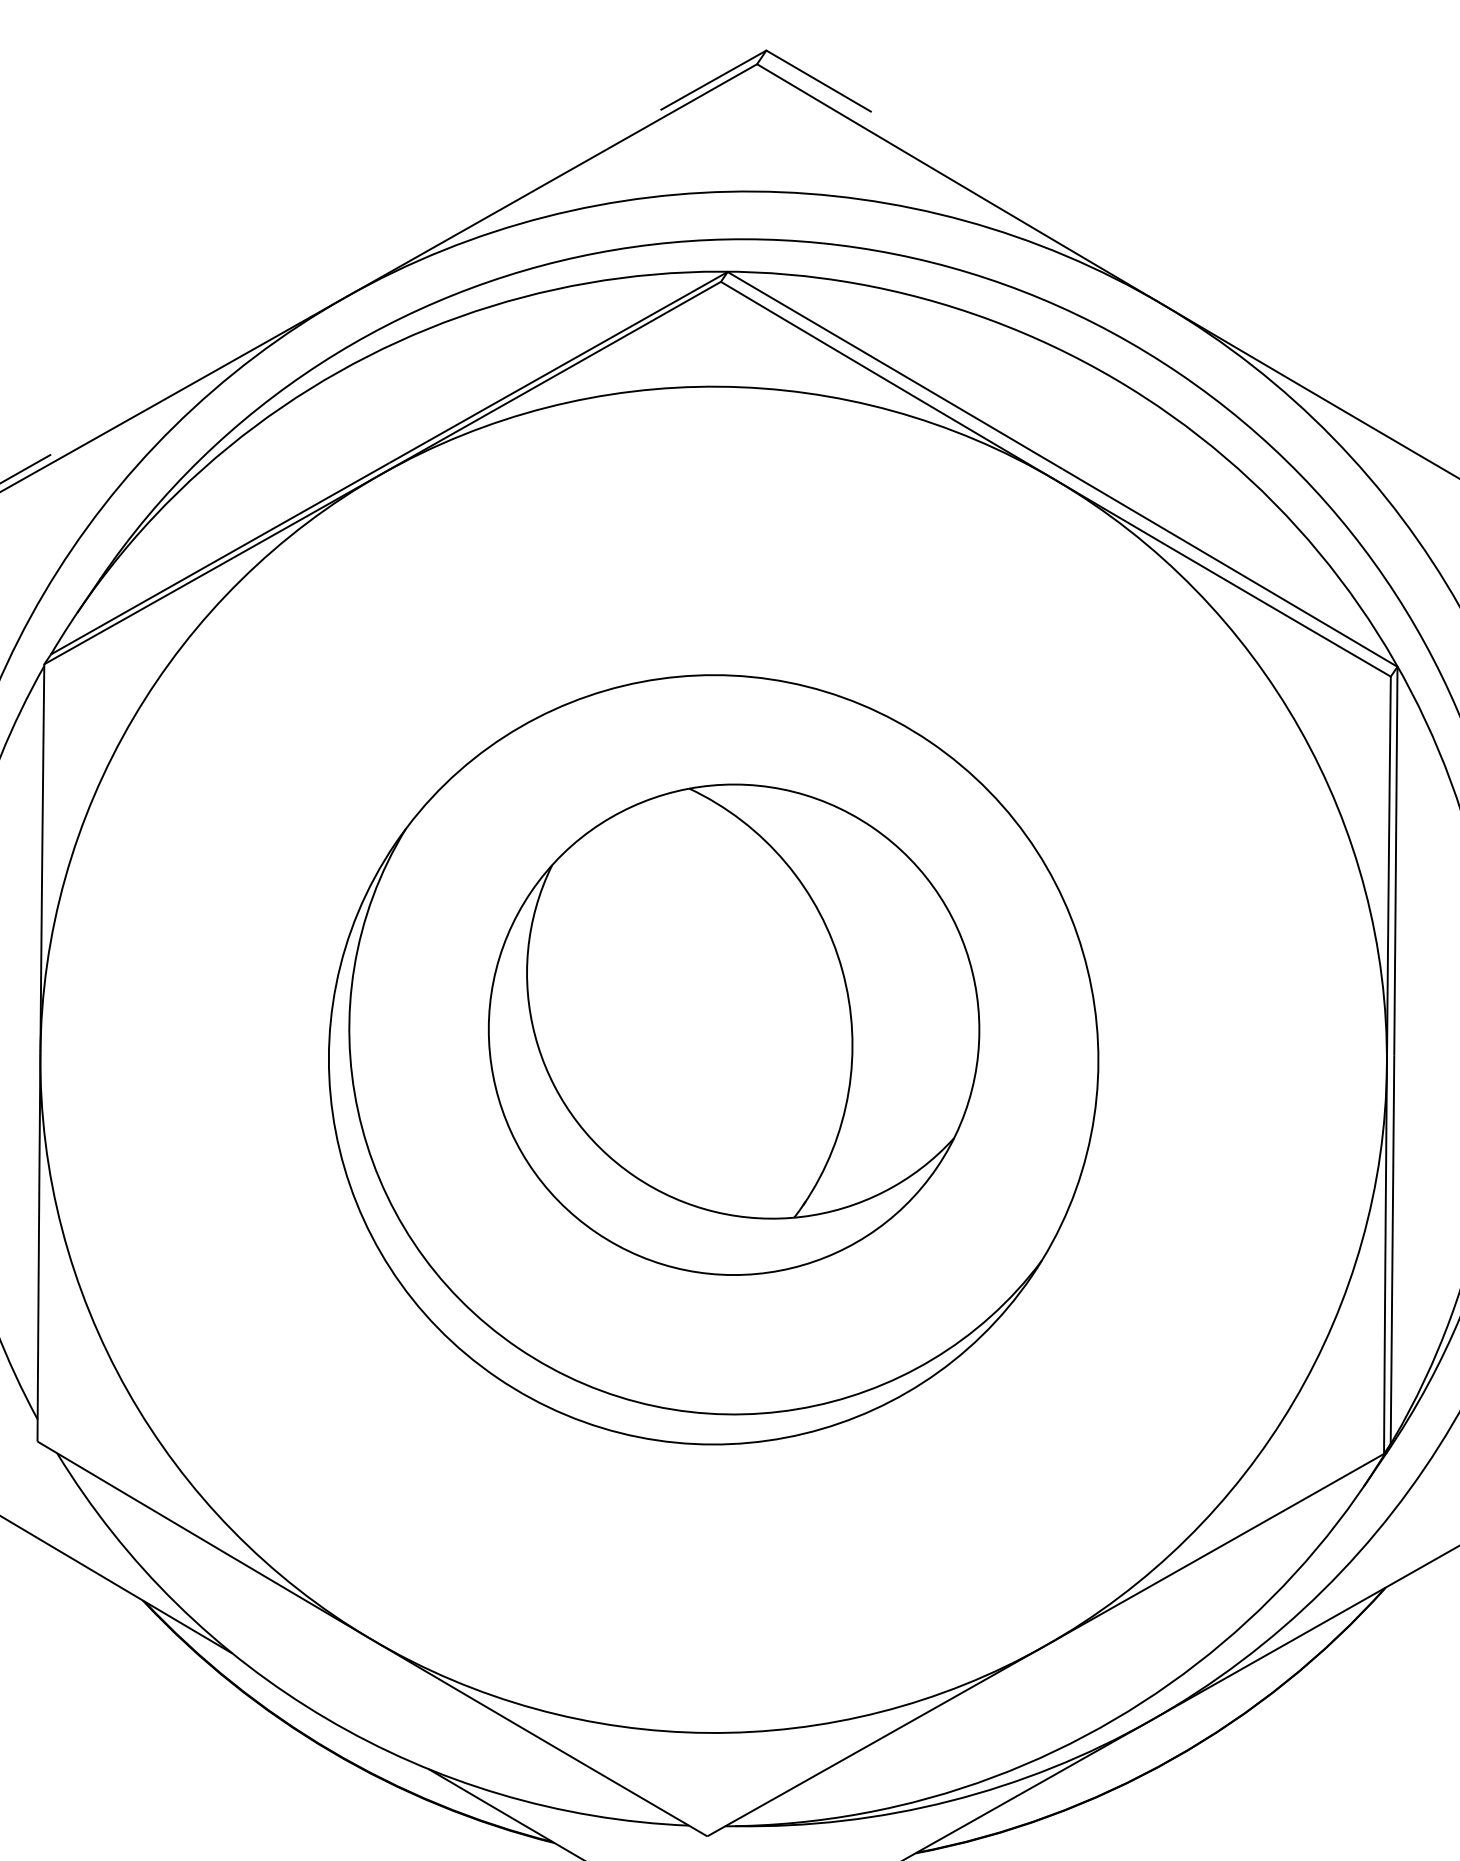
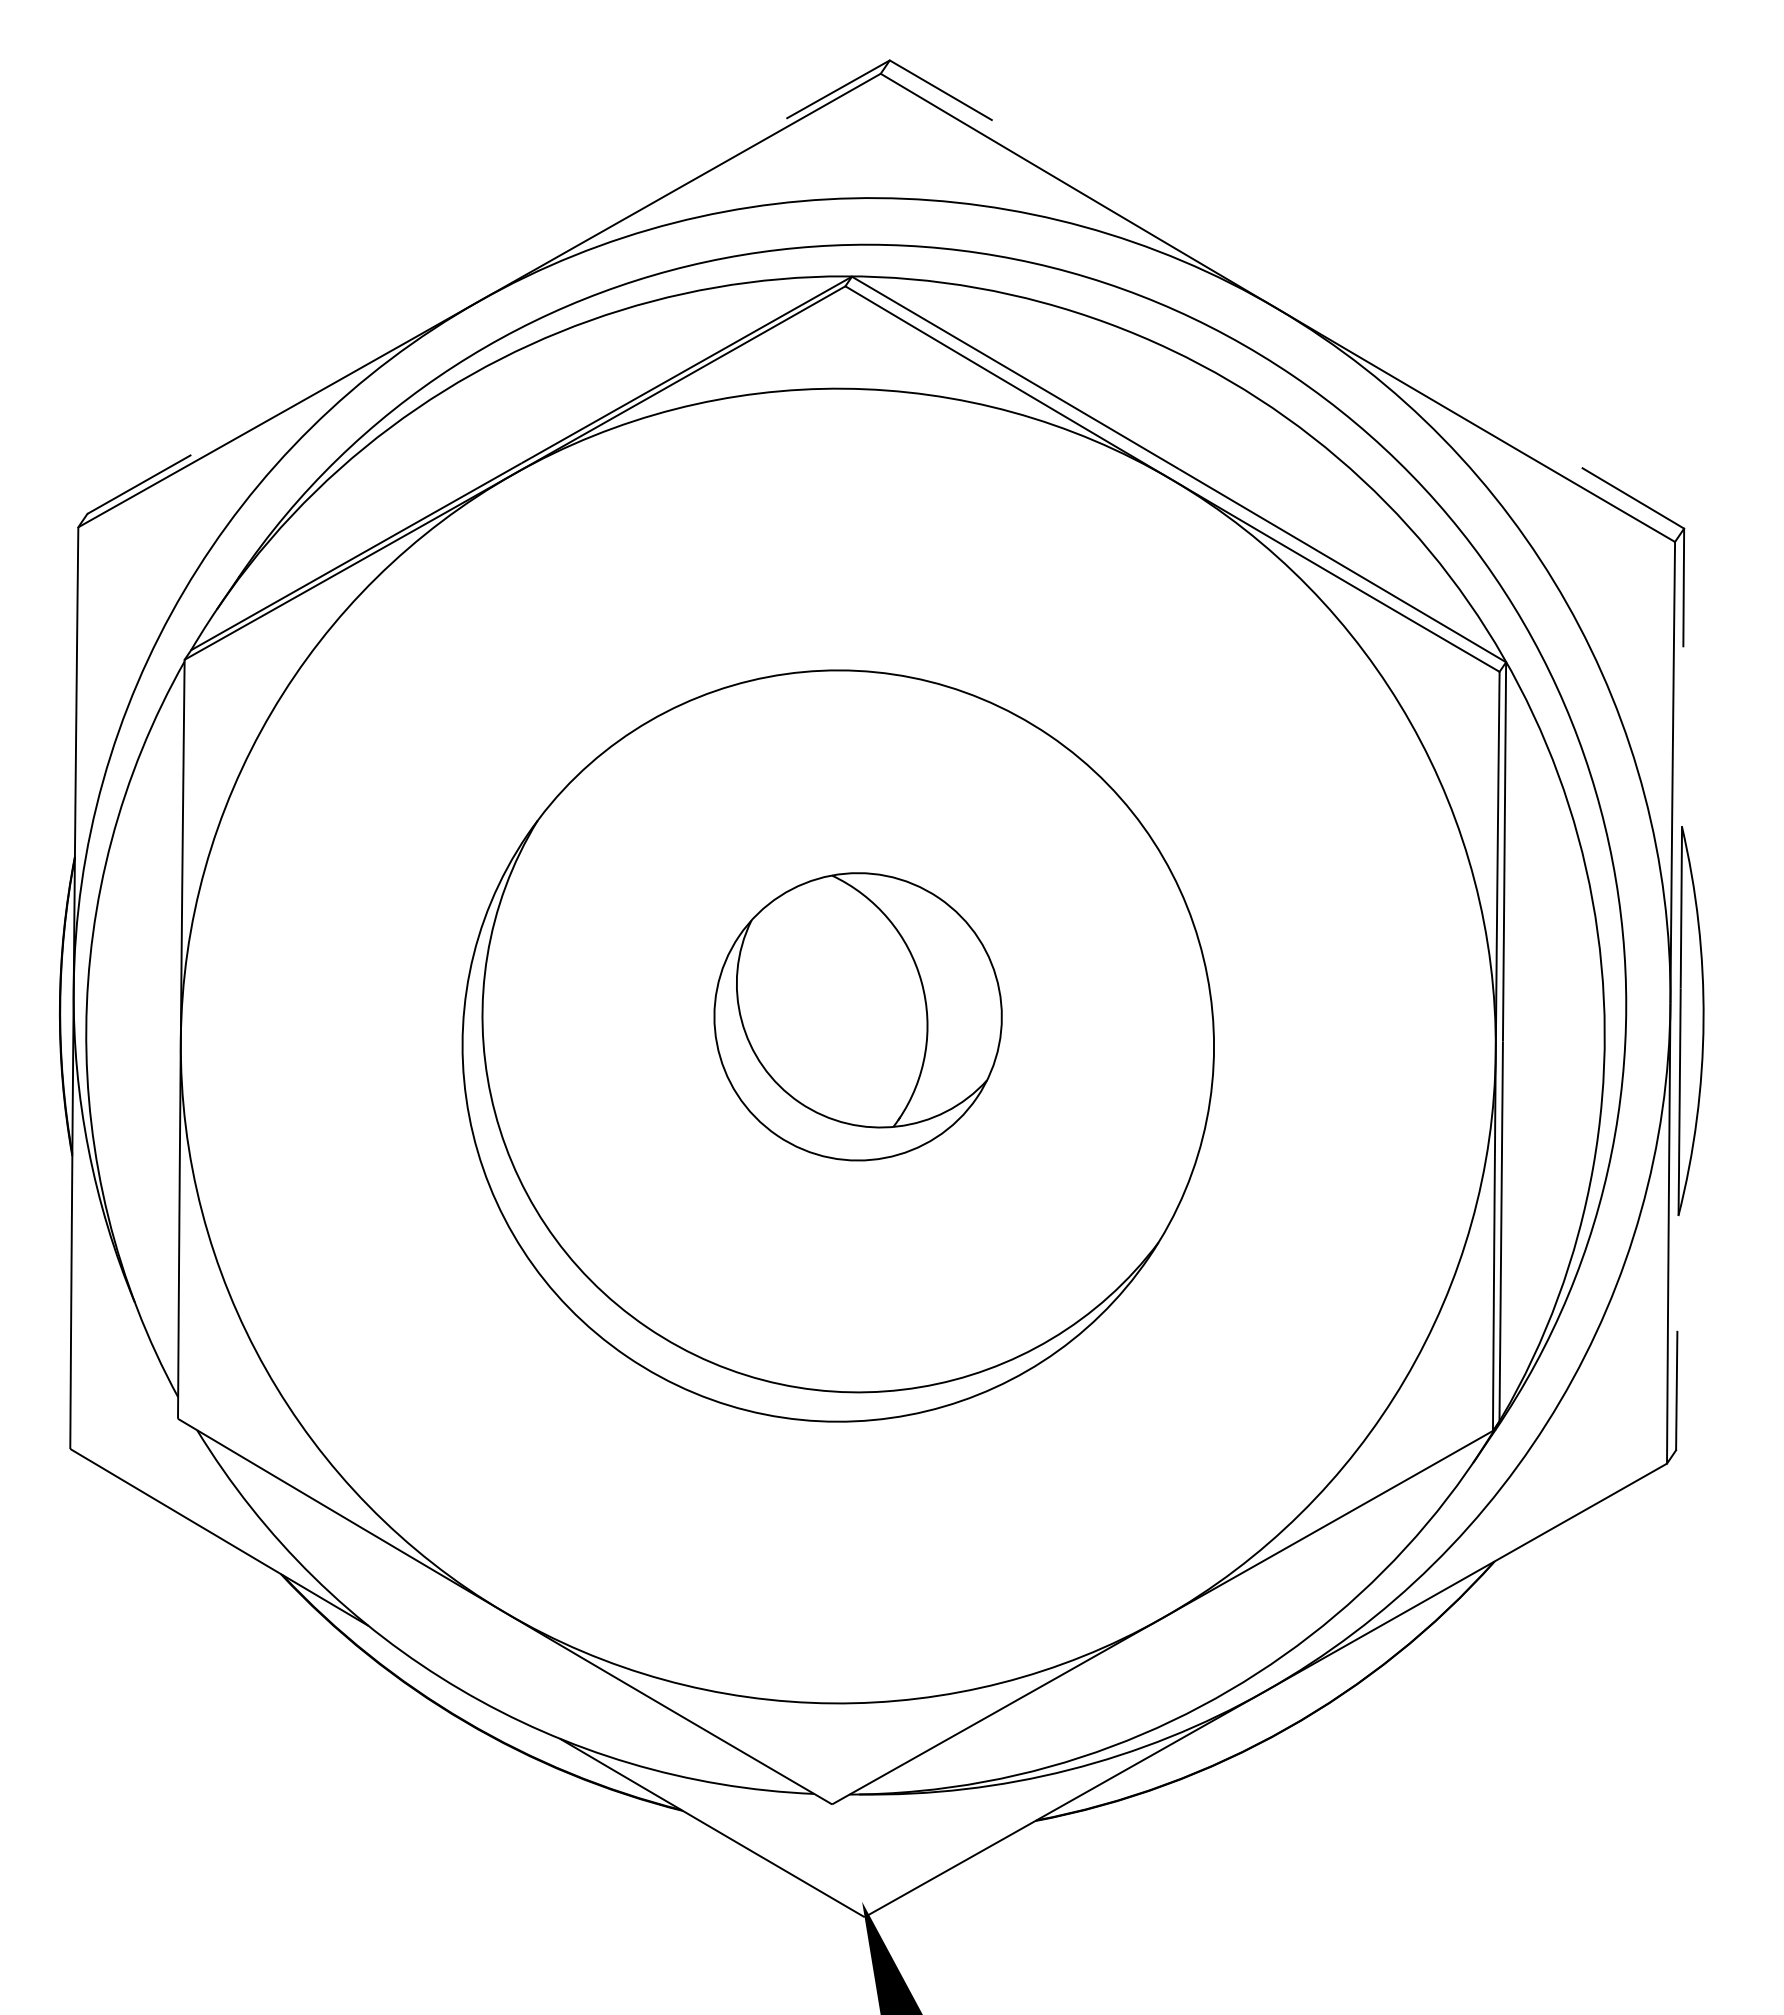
part: (733, 1029) -> (857, 1016), size x0.6

